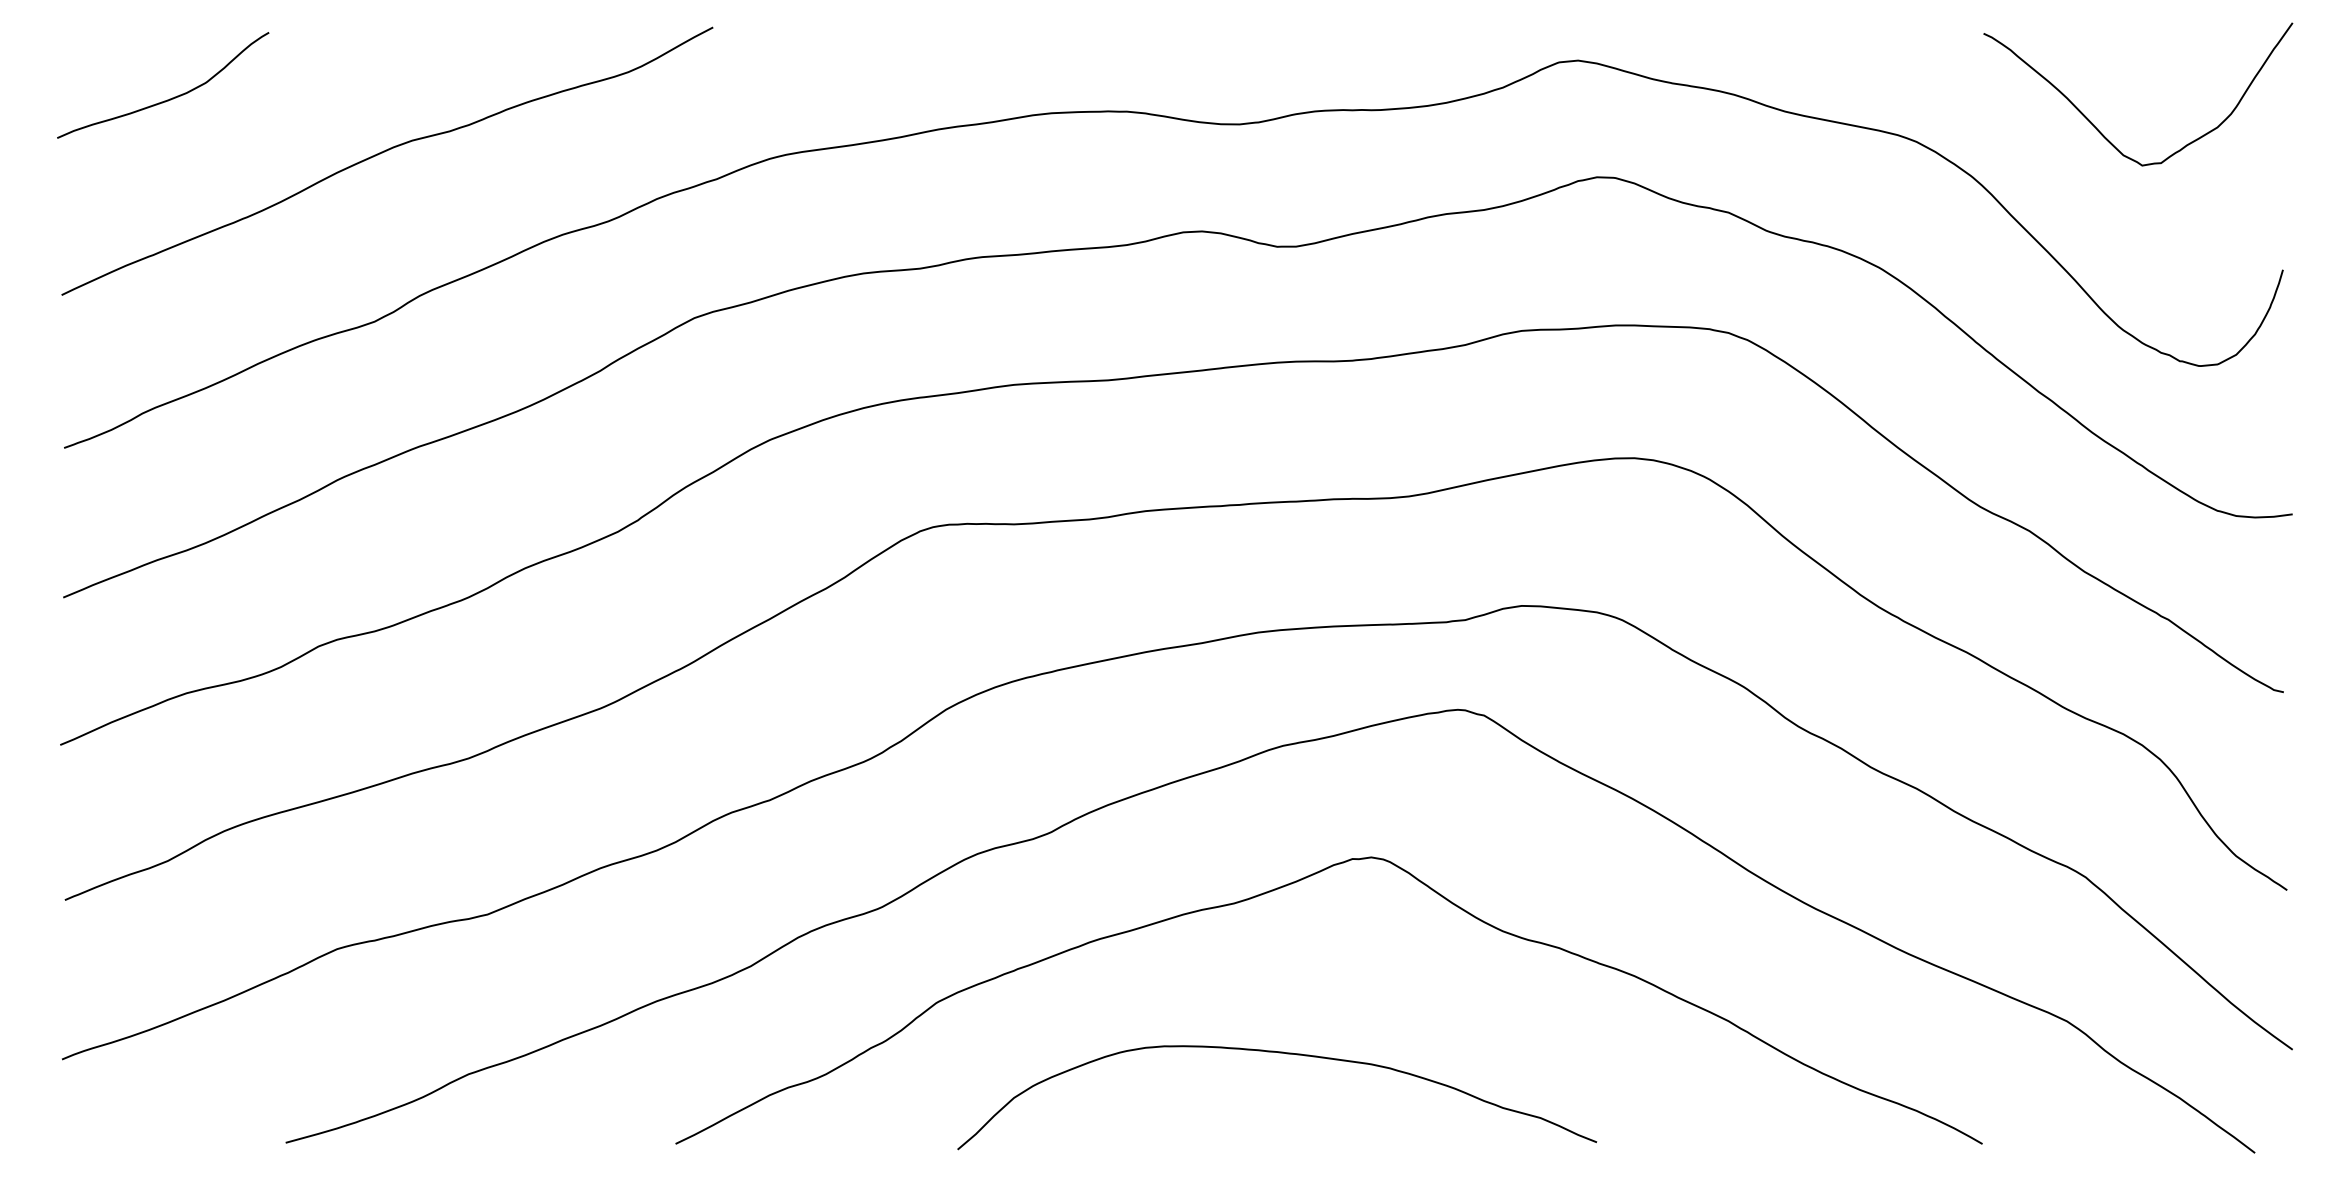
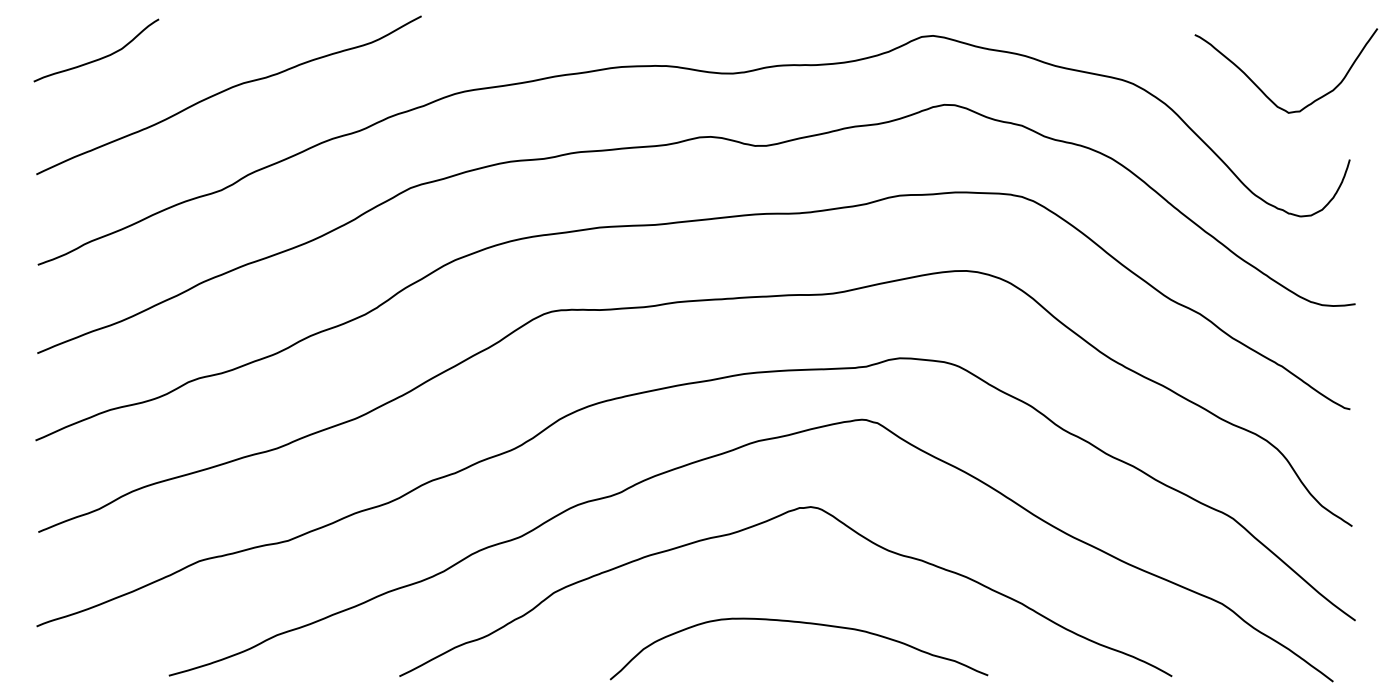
curve: (2101, 131) -> (1264, 92), moved
curve: (1279, 1054) -> (800, 623), moved

